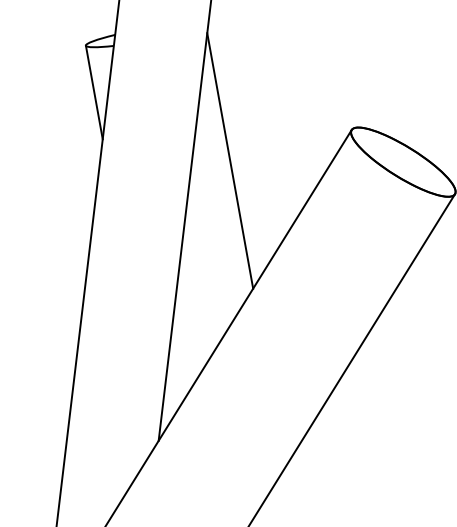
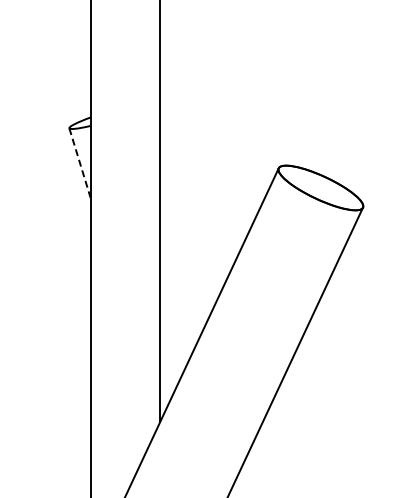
line: (94, 93) -> (80, 163), solid -> dashed
line: (230, 160) -> (189, 202), removed

